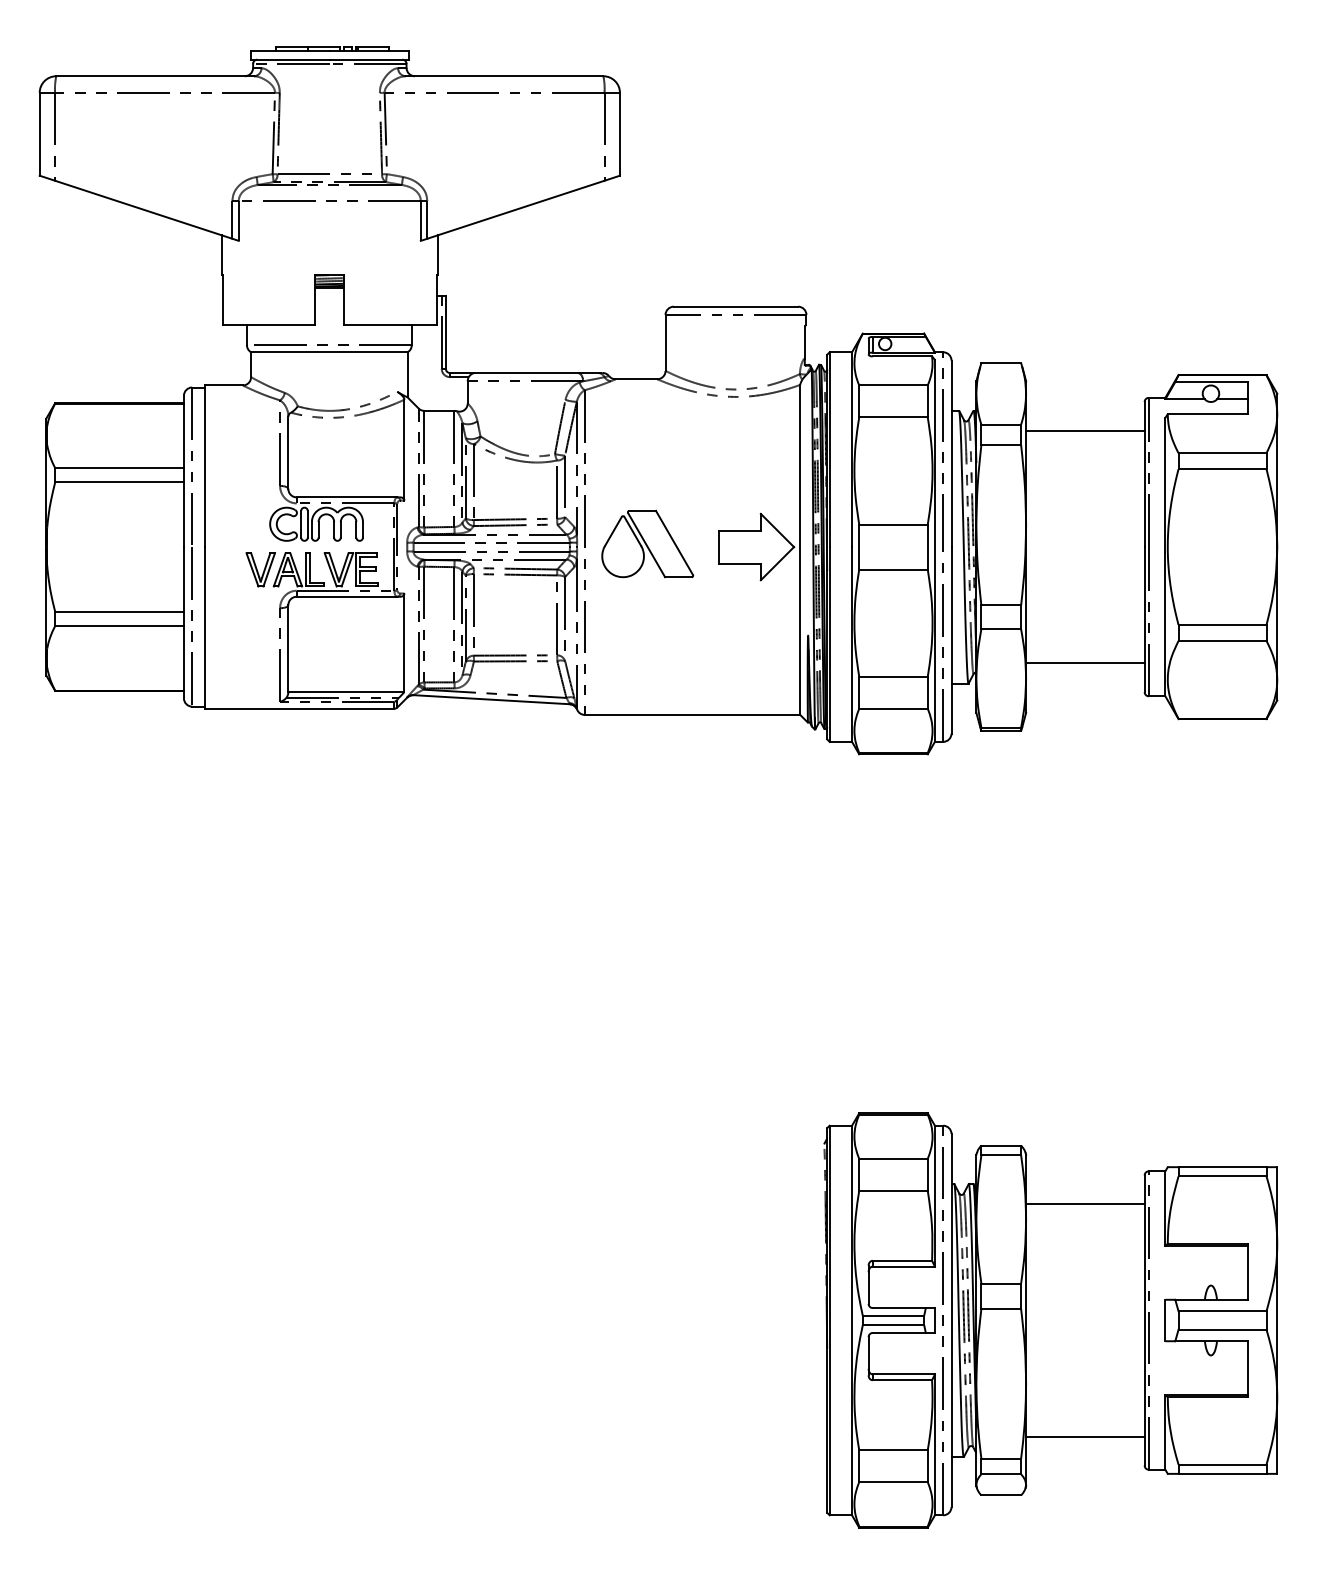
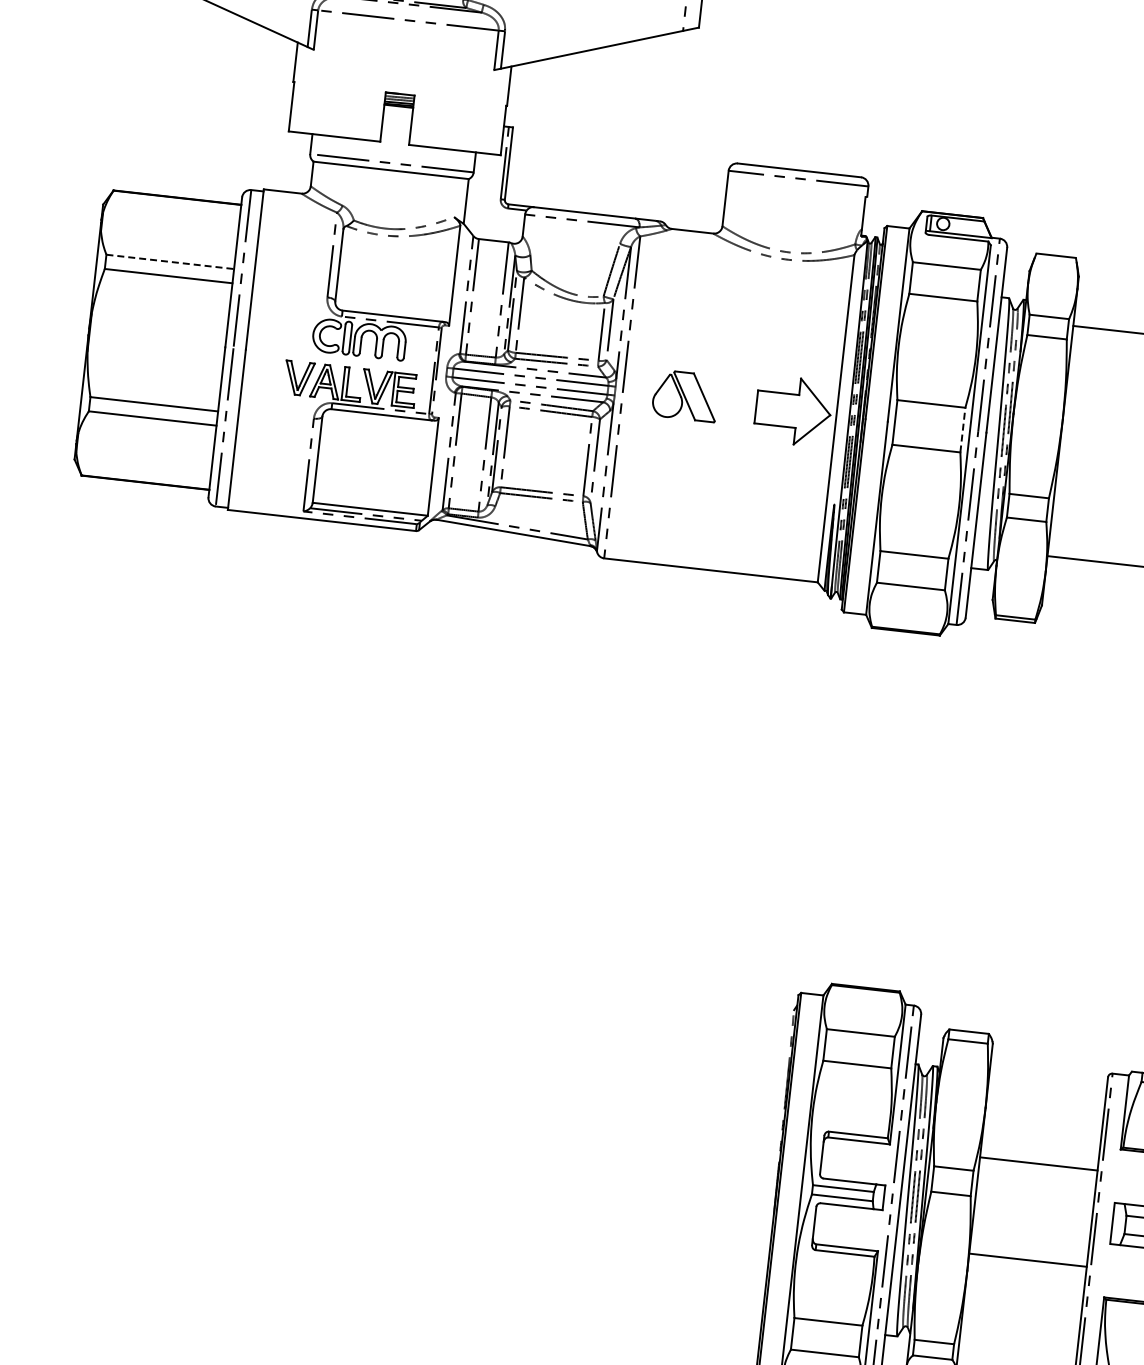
line: (120, 468) -> (171, 262), solid -> dashed
part: (647, 543) -> (685, 395), size x0.7
line: (927, 547) -> (962, 430), solid -> dashed
line: (1085, 1204) -> (1038, 1163), moved
line: (1085, 1436) -> (1028, 1260), moved

